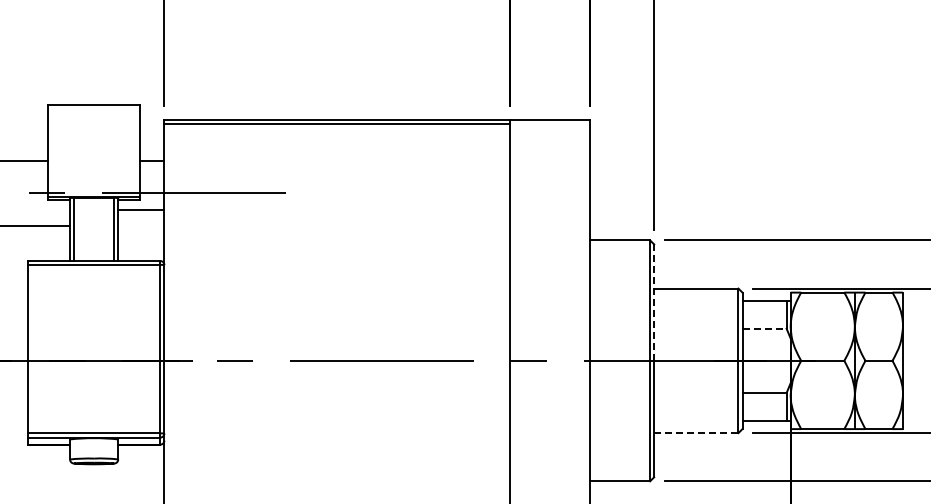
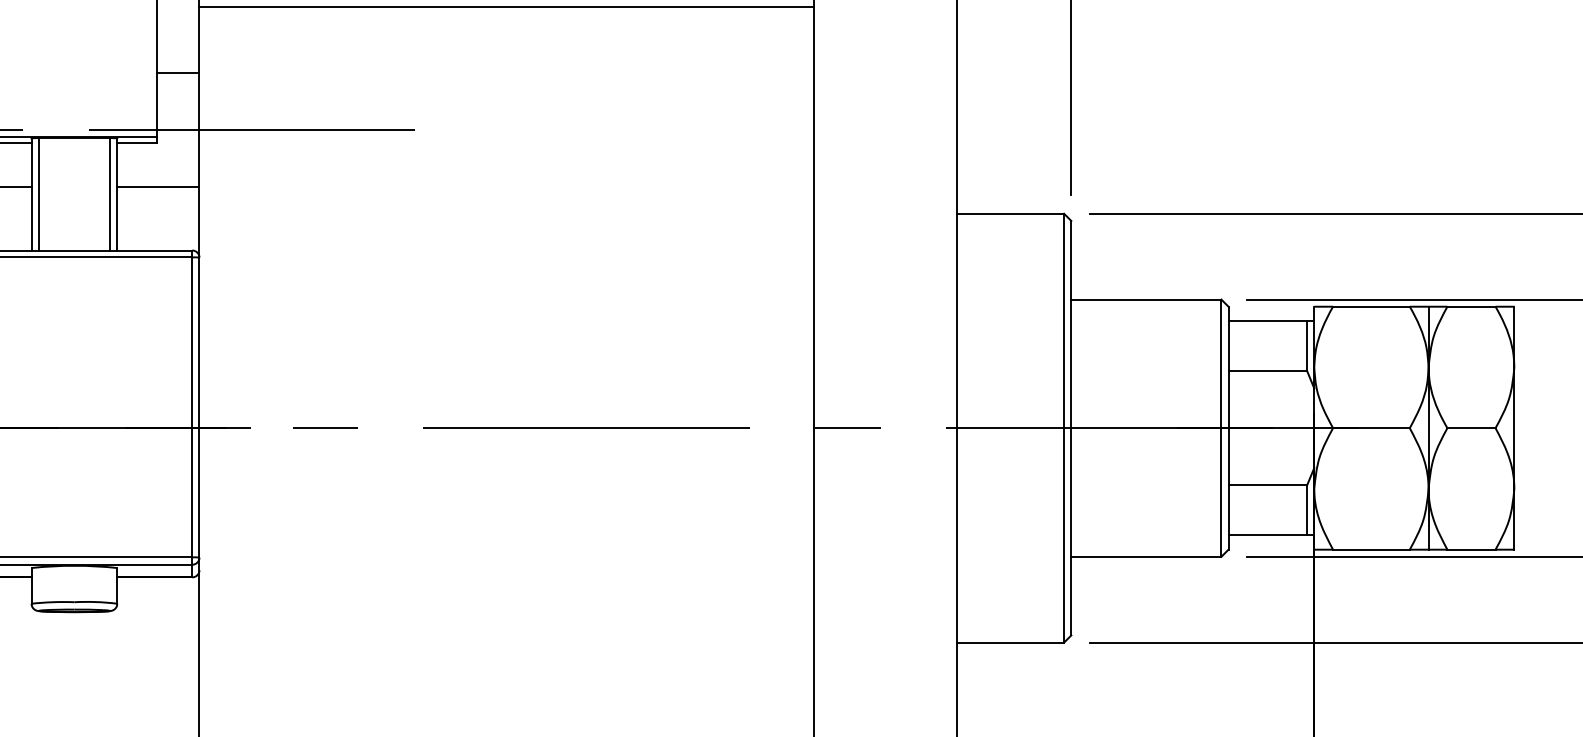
line: (141, 209) -> (158, 187), moved
line: (654, 303) -> (1071, 326), dashed -> solid
line: (765, 328) -> (1269, 370), dashed -> solid
line: (696, 433) -> (1146, 557), dashed -> solid

